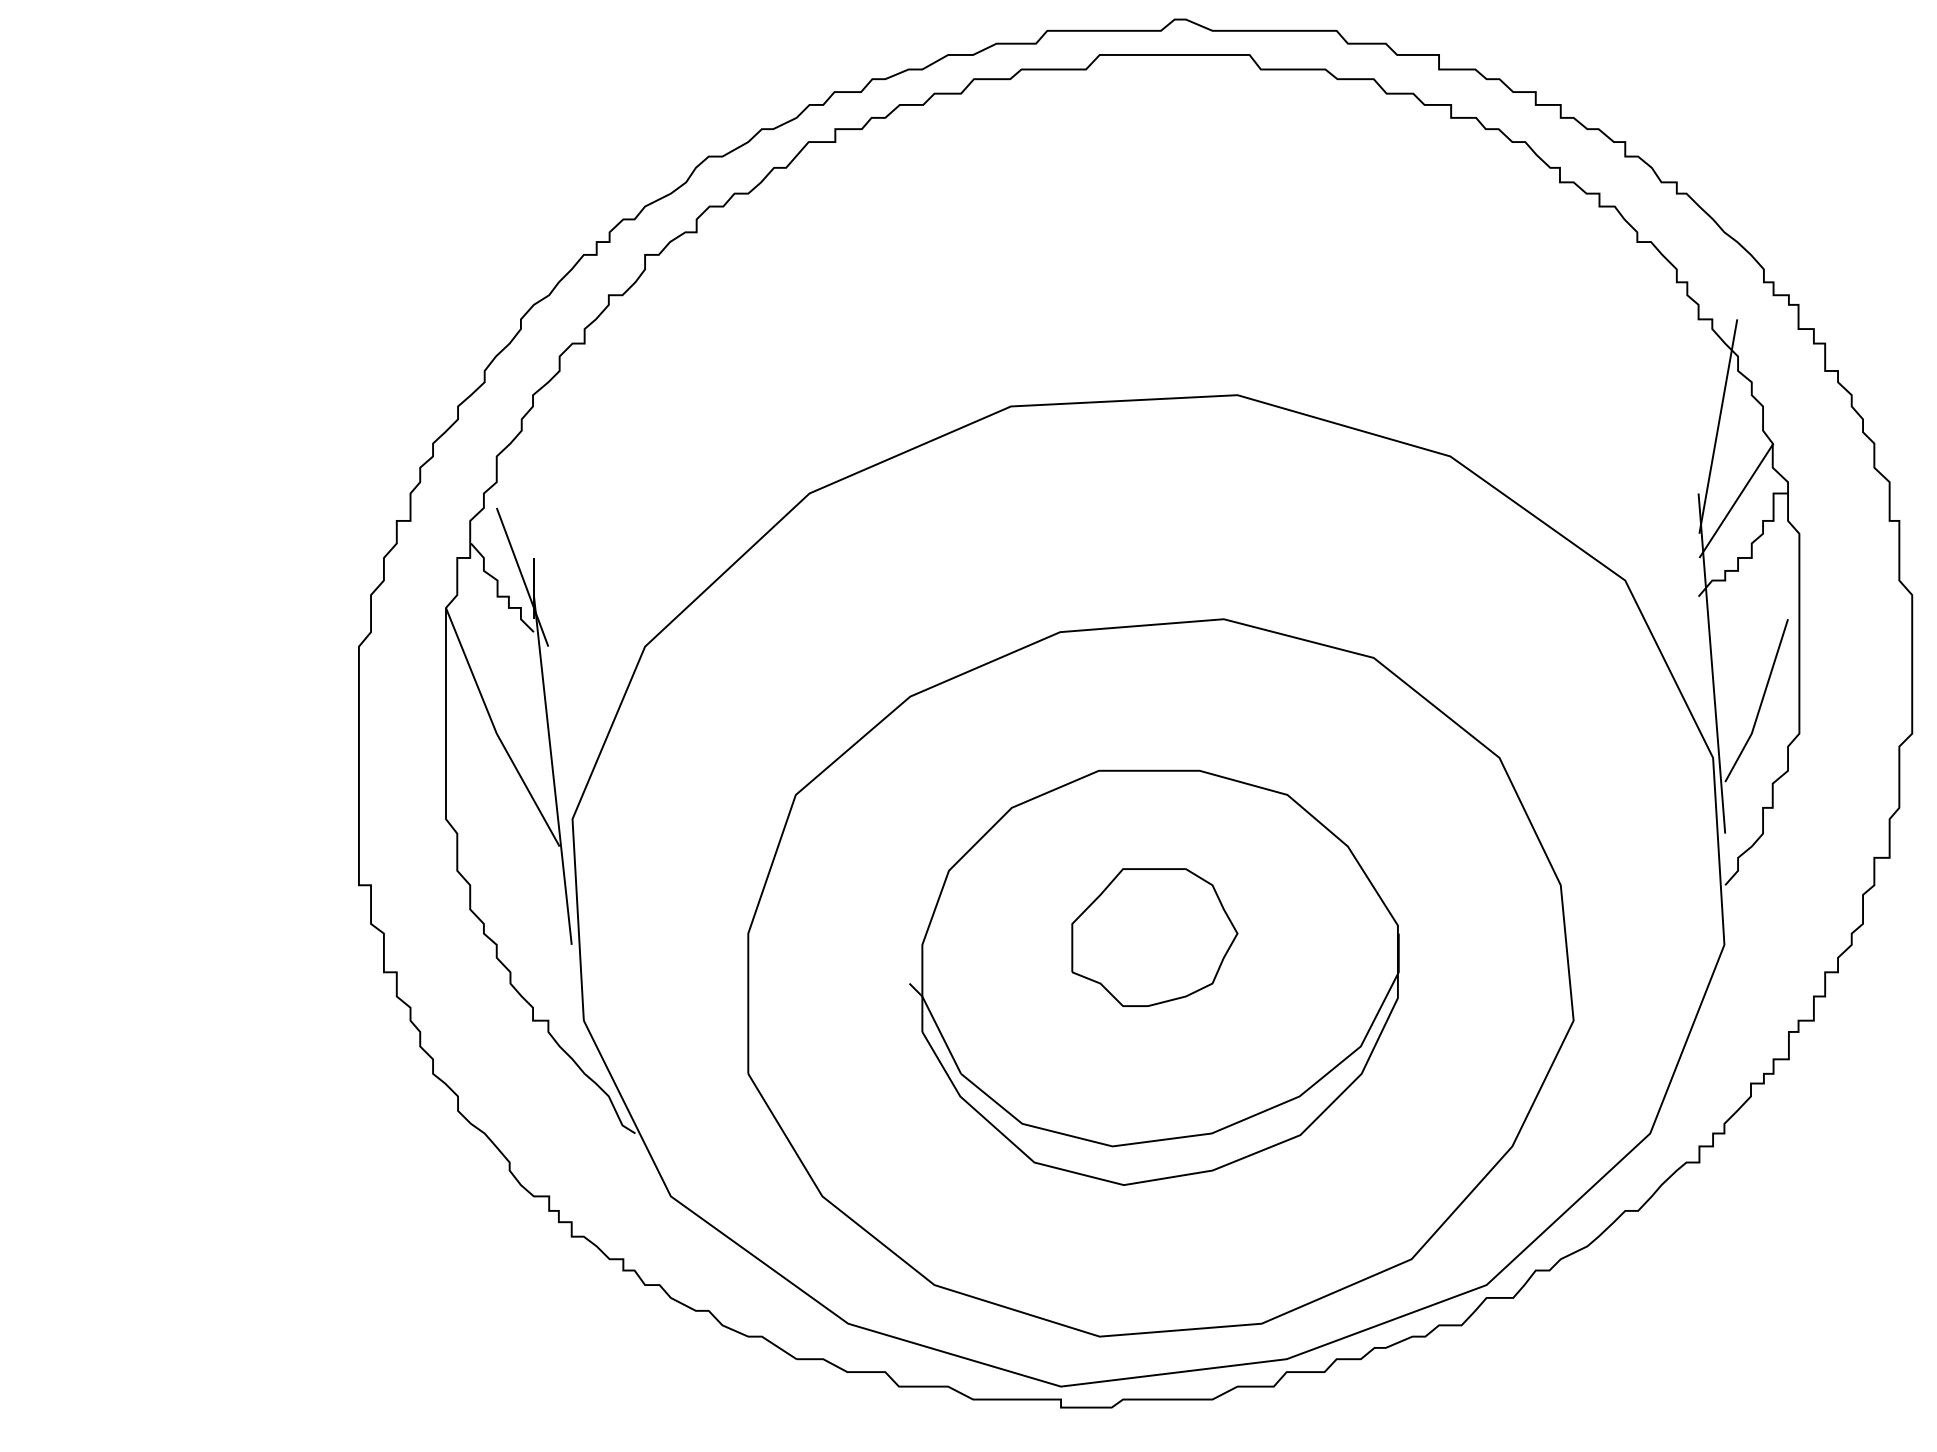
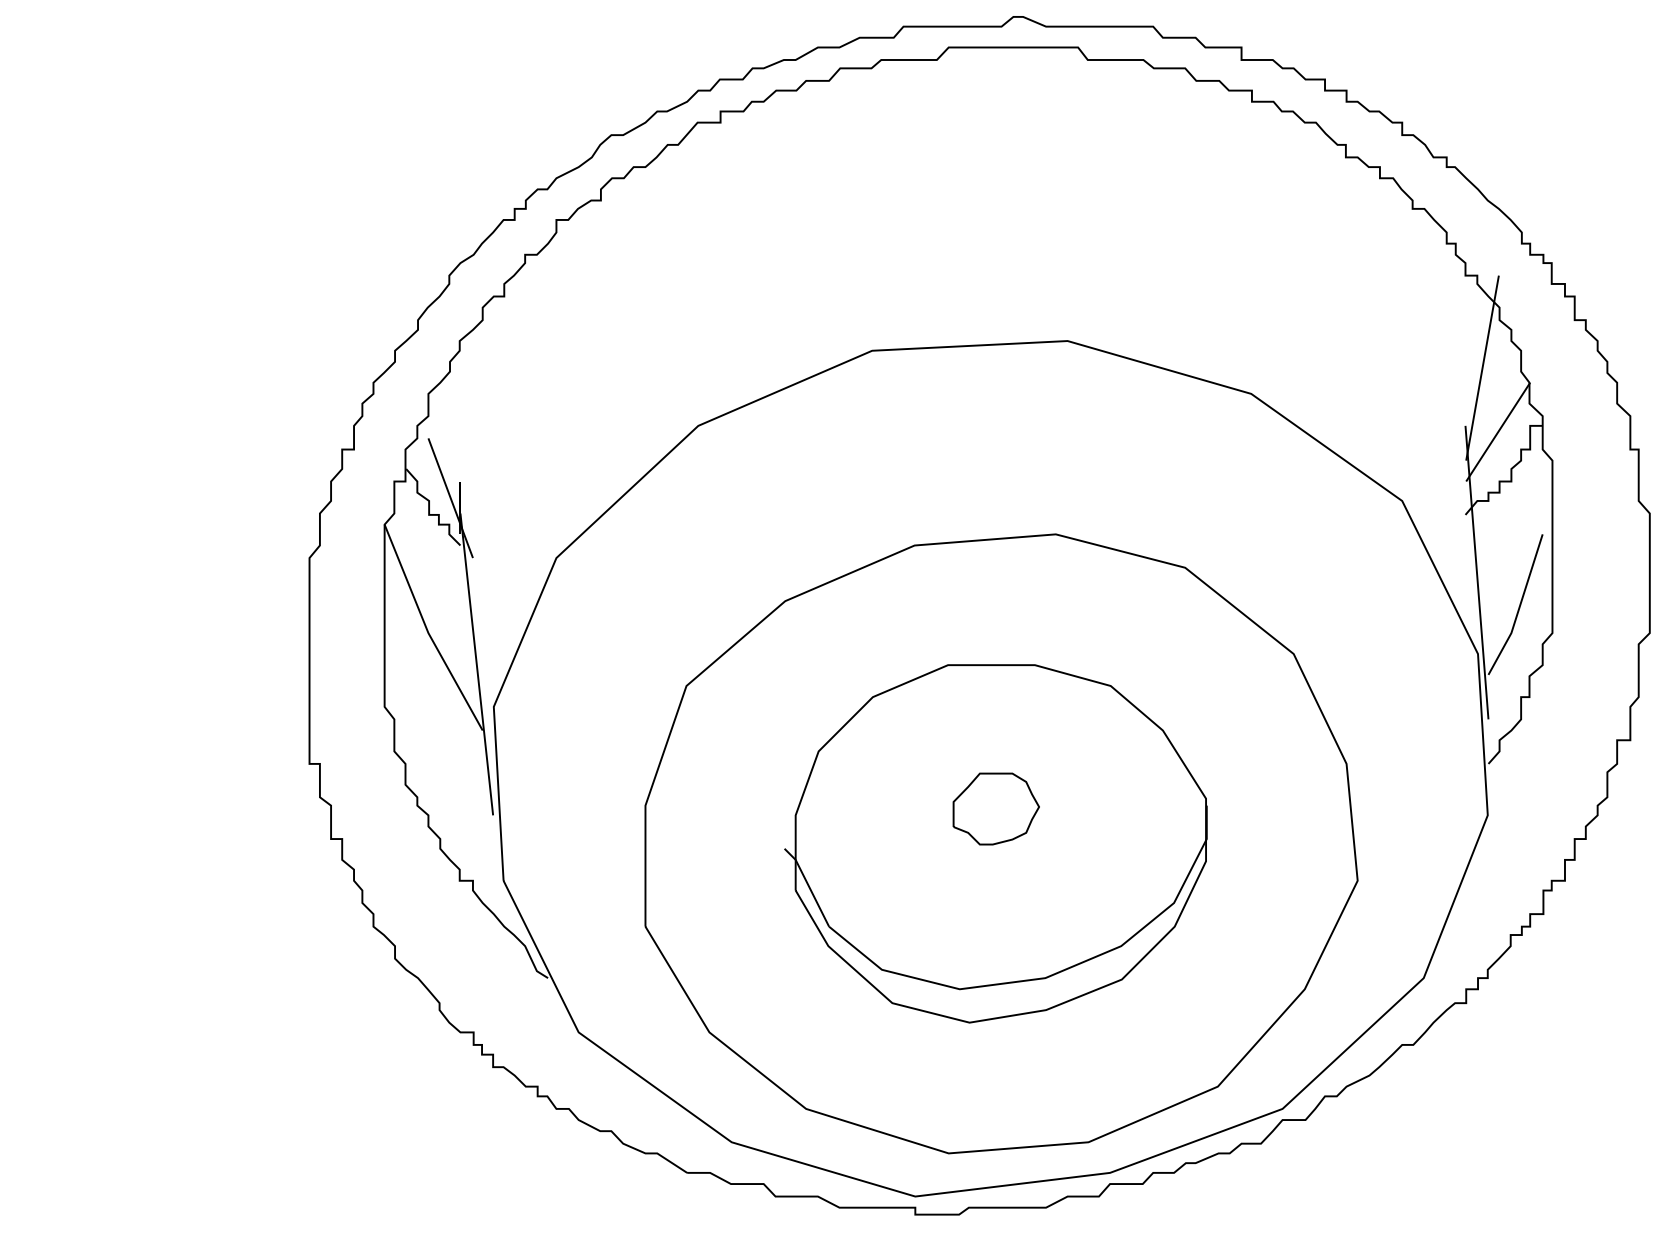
part: (1154, 937) -> (995, 809), size x0.6

